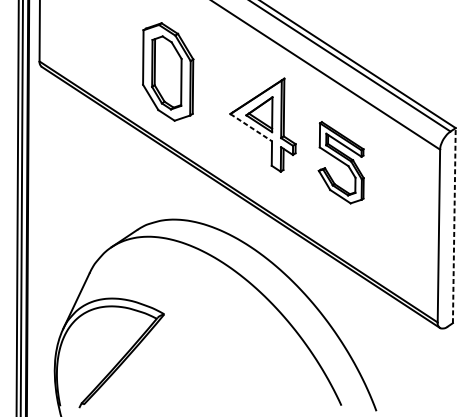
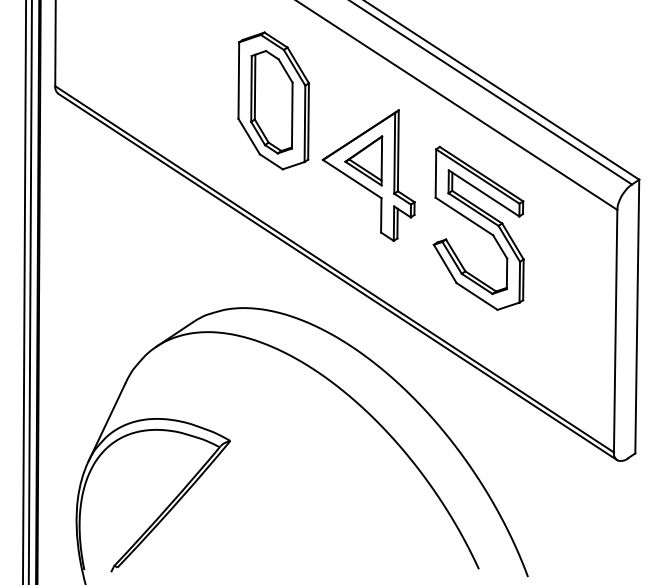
part: (168, 71) -> (273, 100), moved
line: (251, 127) -> (352, 179), dashed -> solid
part: (341, 162) -> (478, 227), size x1.43
line: (454, 225) -> (637, 316), dashed -> solid

